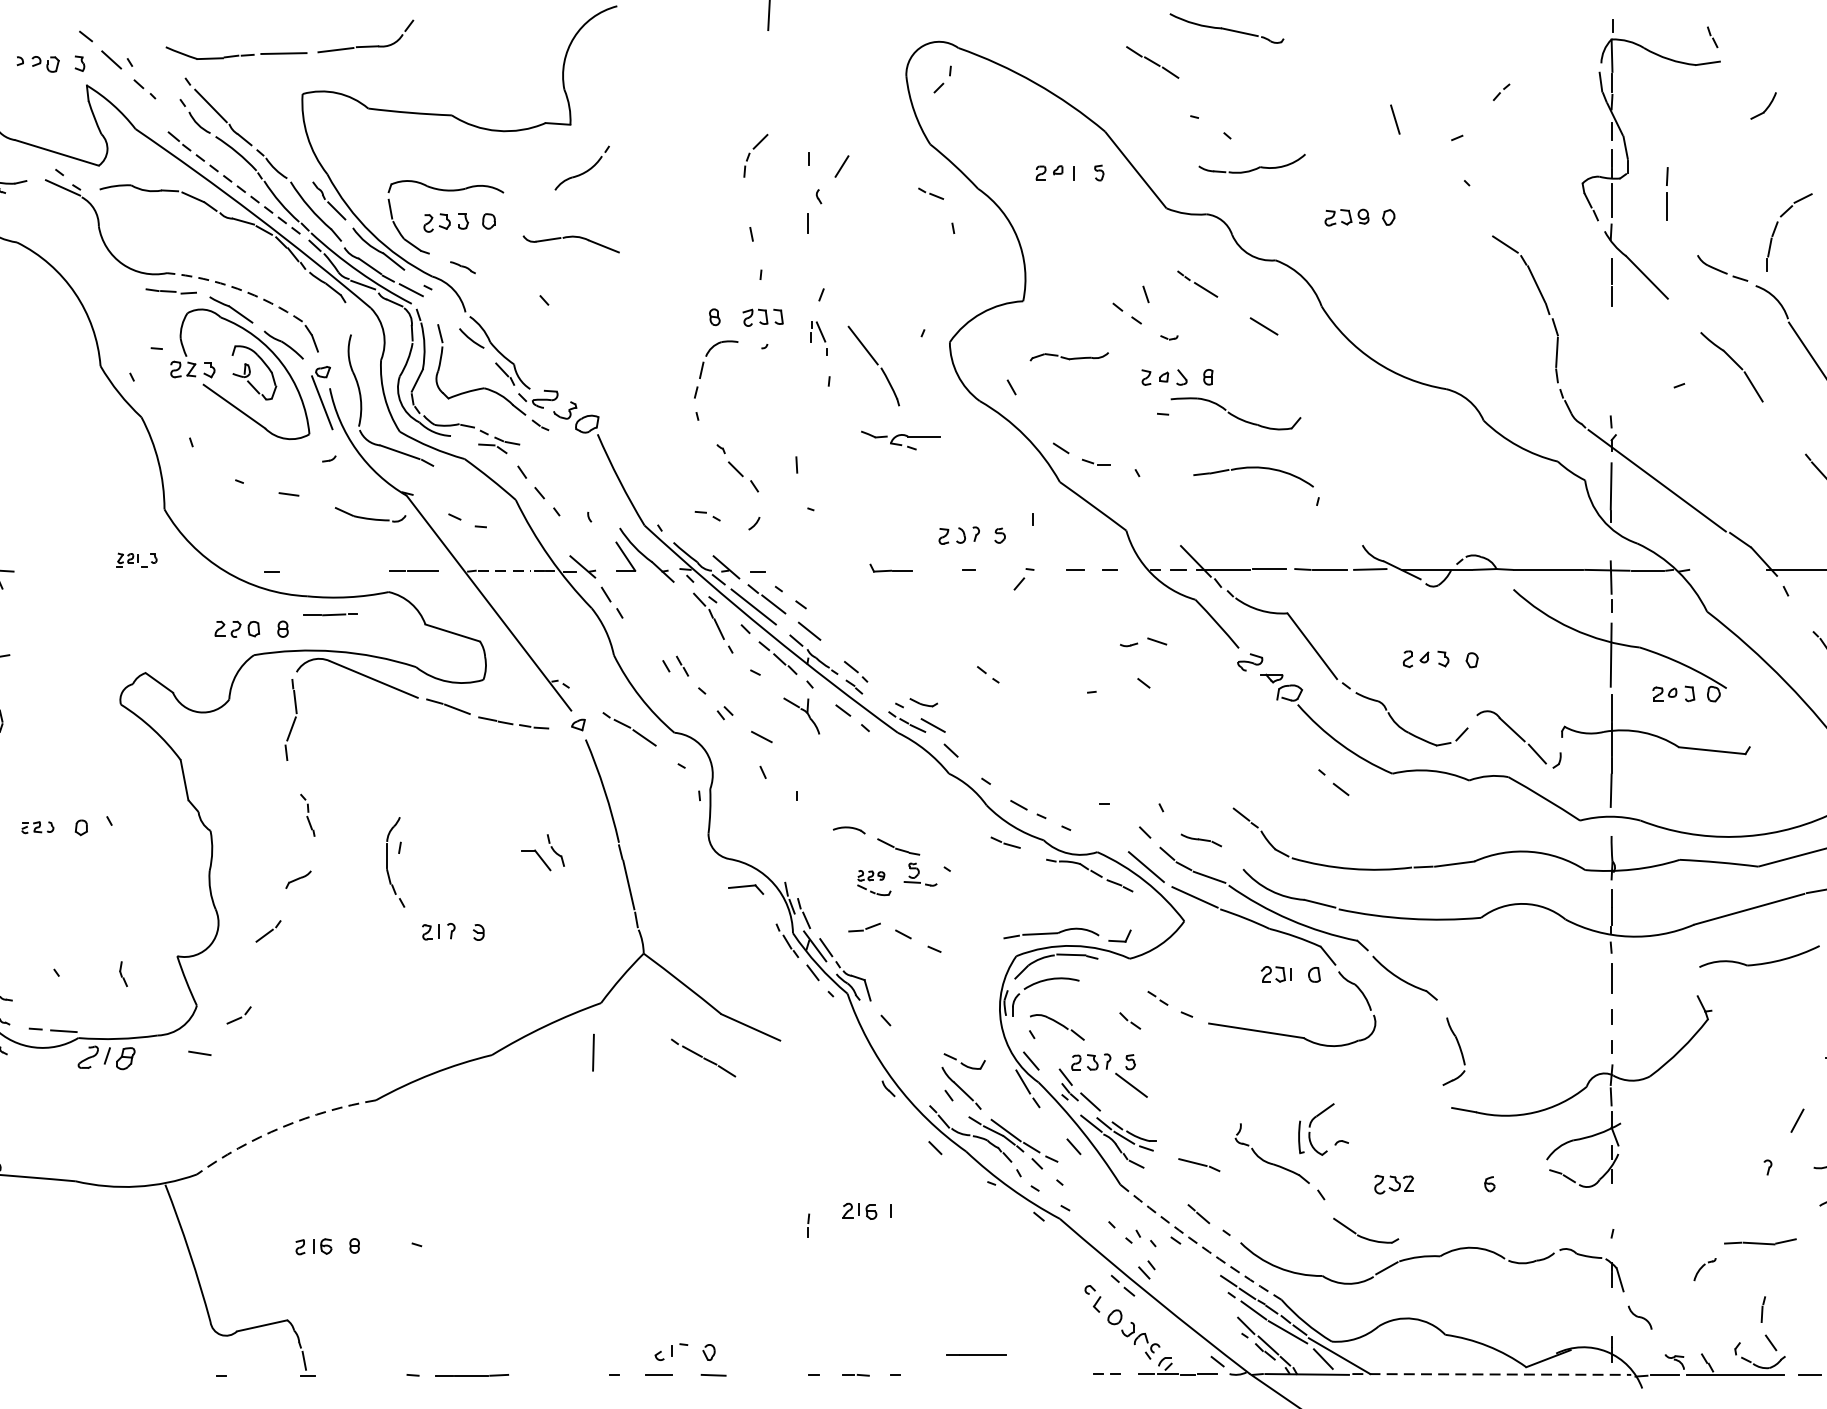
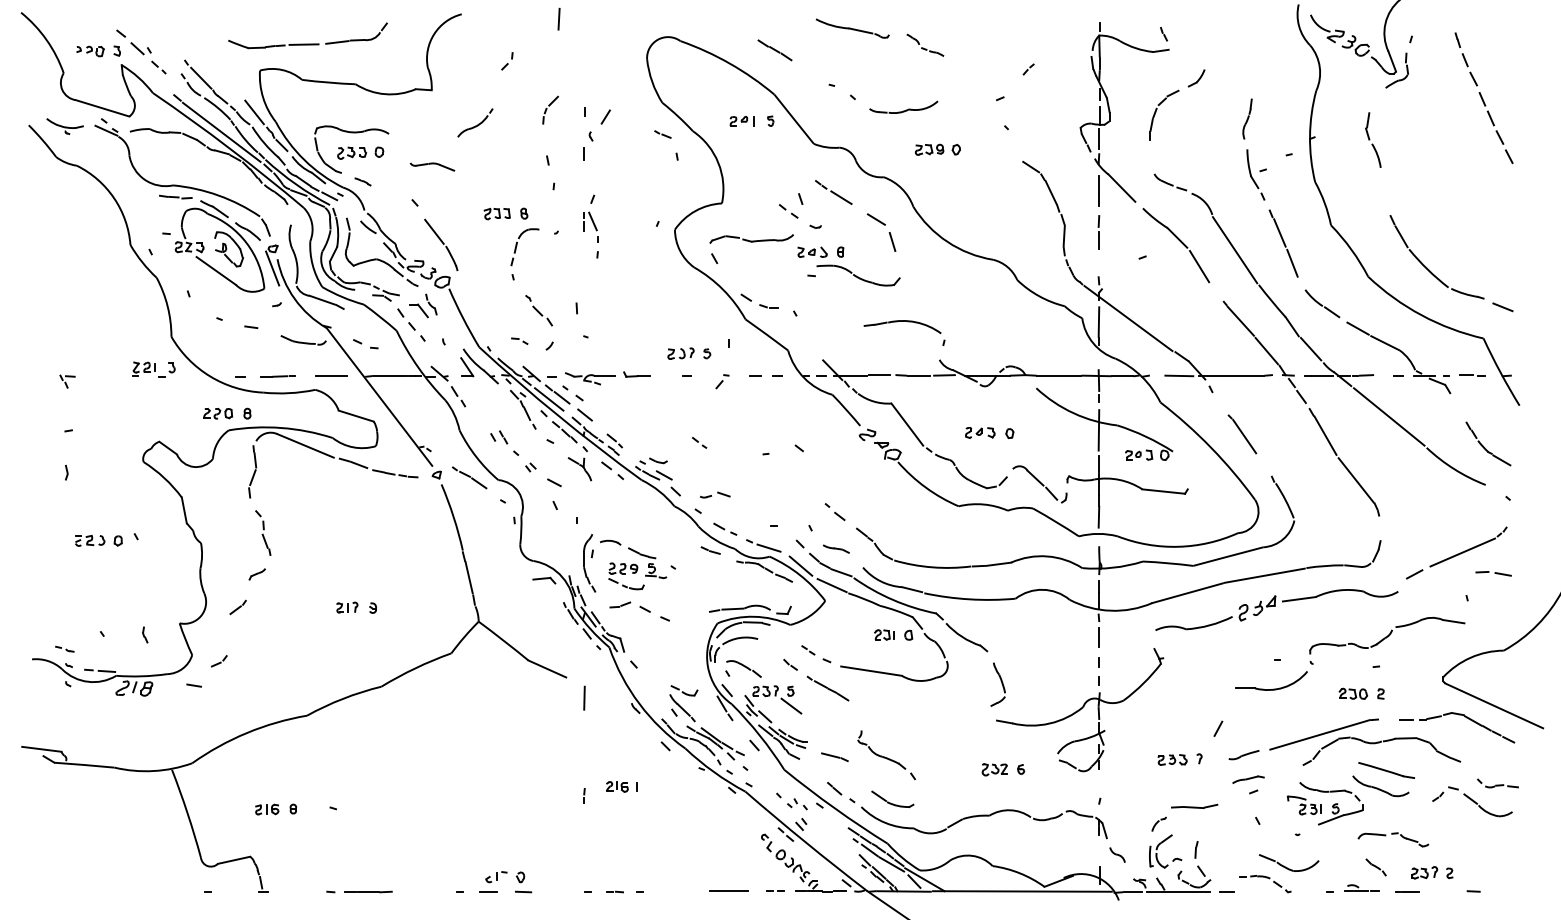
part: (289, 51) -> (307, 43), moved
part: (1340, 53) -> (925, 44), added
line: (1151, 62) -> (774, 50), moved
part: (942, 79) -> (507, 61), moved
line: (1395, 118) -> (892, 241), moved
line: (294, 159) -> (254, 112), added
part: (1251, 162) -> (903, 106), moved
part: (582, 167) -> (475, 122), moved
line: (242, 190) -> (221, 132), dashed -> solid
part: (1666, 193) -> (1098, 232), moved
part: (1777, 228) -> (1156, 112), moved
part: (571, 243) -> (432, 166), size x0.71
part: (1197, 284) -> (833, 192), size x1.43
arc: (237, 288) -> (218, 195), dashed -> solid
part: (761, 316) -> (496, 213), moved
part: (818, 337) -> (590, 226), size x1.43
part: (1069, 355) -> (751, 238), size x1.67
part: (874, 365) -> (441, 244), moved
part: (1732, 366) -> (1176, 245), size x1.67
part: (900, 440) -> (590, 378), moved
part: (1261, 469) -> (907, 322), moved
part: (136, 560) -> (153, 369), size x1.67
line: (1736, 569) -> (1179, 375), added
line: (504, 571) -> (389, 376), dashed -> solid
line: (329, 614) -> (277, 376), moved
part: (1144, 641) -> (715, 494), moved
part: (1332, 783) -> (834, 512), moved
part: (308, 814) -> (263, 532), size x1.67
part: (38, 827) -> (90, 540), size x1.43
line: (1095, 837) -> (768, 547), added
part: (543, 851) -> (423, 305), moved
part: (395, 862) -> (589, 563), moved
part: (874, 883) -> (626, 576), size x1.67
line: (593, 1051) -> (584, 697), moved
line: (702, 1057) -> (827, 688), moved
part: (1312, 1123) -> (1158, 847), moved
arc: (281, 1128) -> (246, 733), dashed -> solid
part: (1725, 1168) -> (1172, 759), added
part: (1393, 1184) -> (994, 769), moved
part: (1365, 1230) -> (892, 799), moved
arc: (1198, 1245) -> (834, 808), dashed -> solid
line: (975, 1354) -> (728, 890), moved
line: (1491, 1374) -> (1022, 891), dashed -> solid

